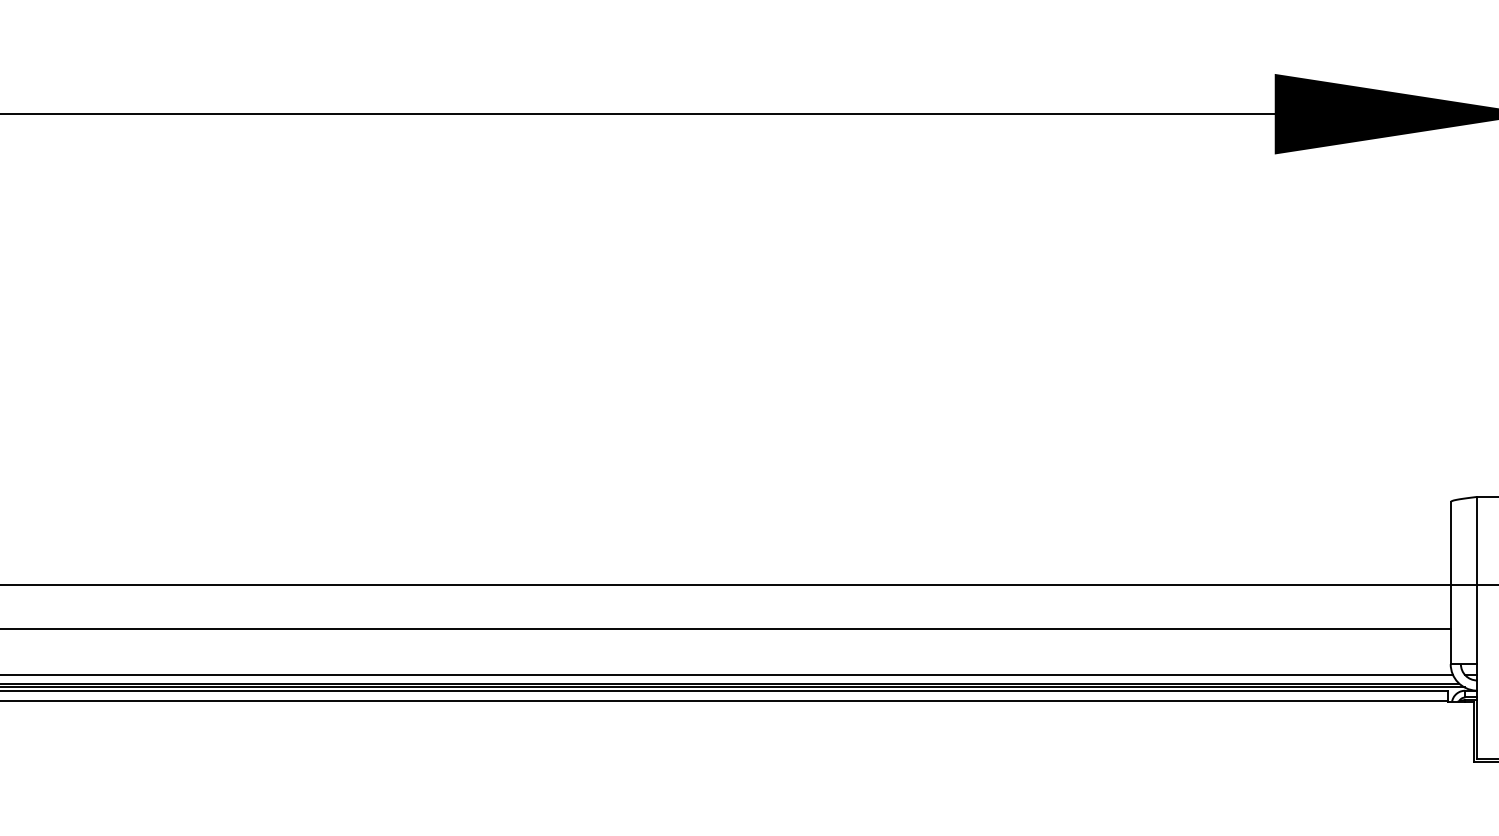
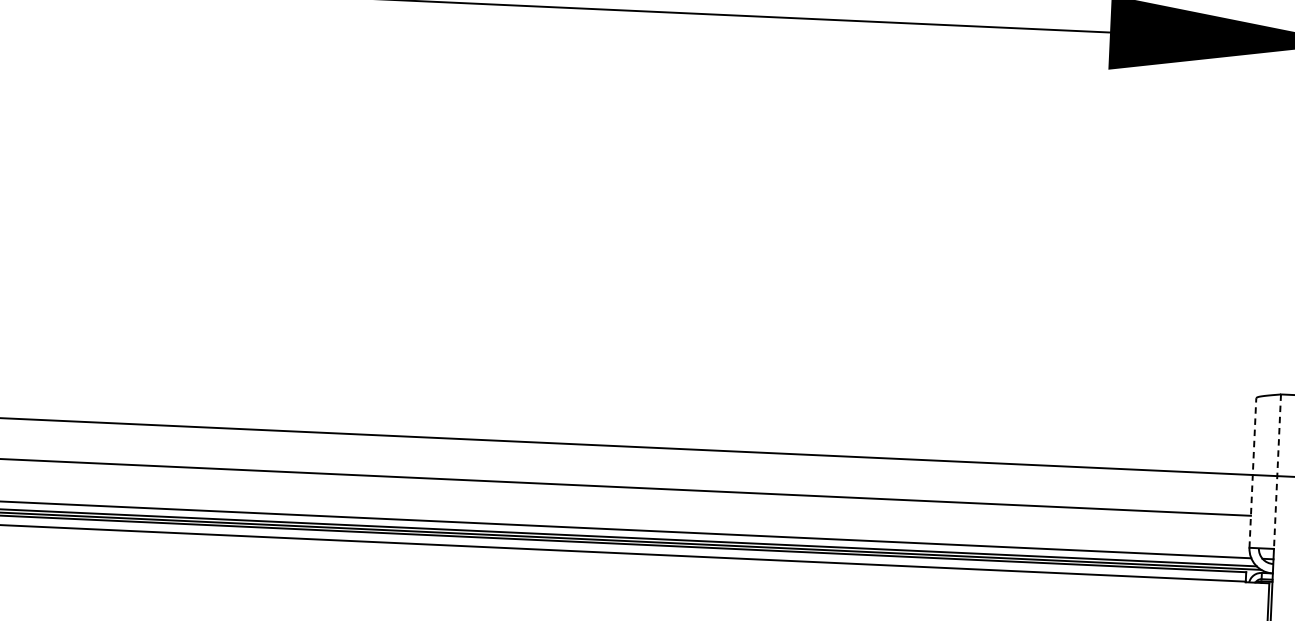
line: (1477, 580) -> (1277, 471), solid -> dashed
line: (1450, 582) -> (1252, 472), solid -> dashed

